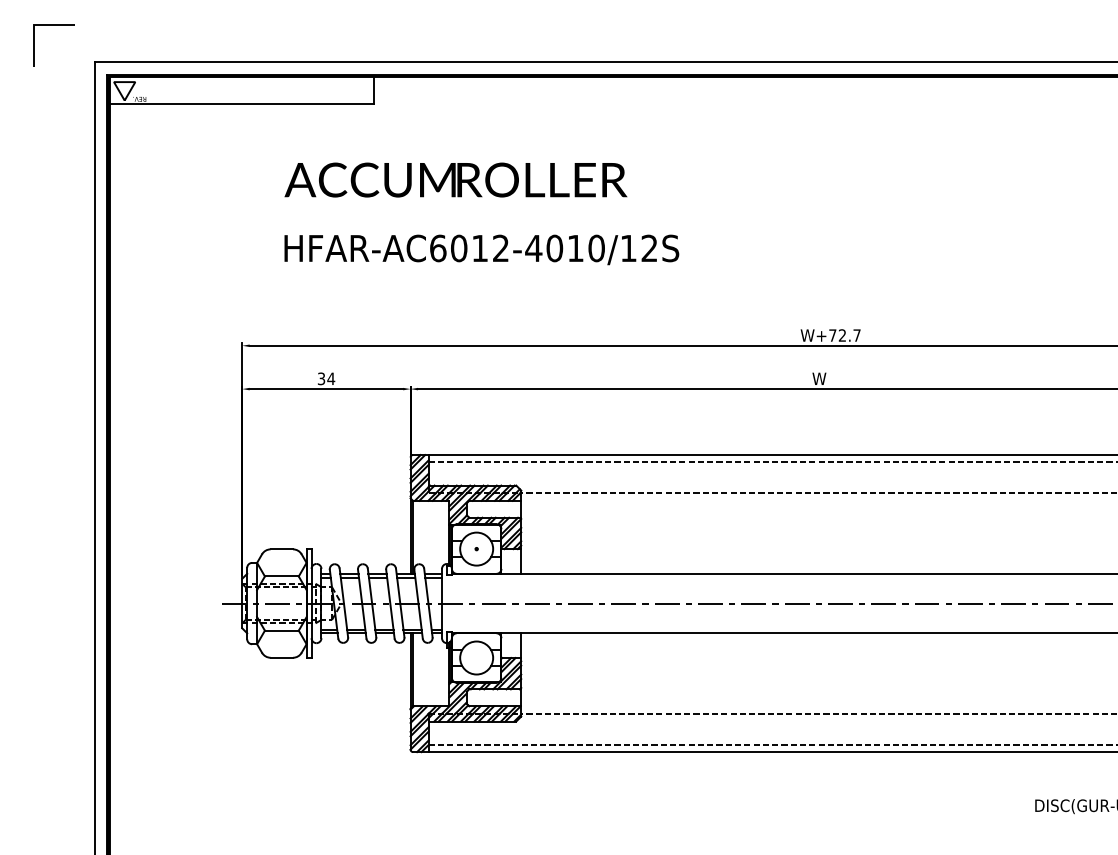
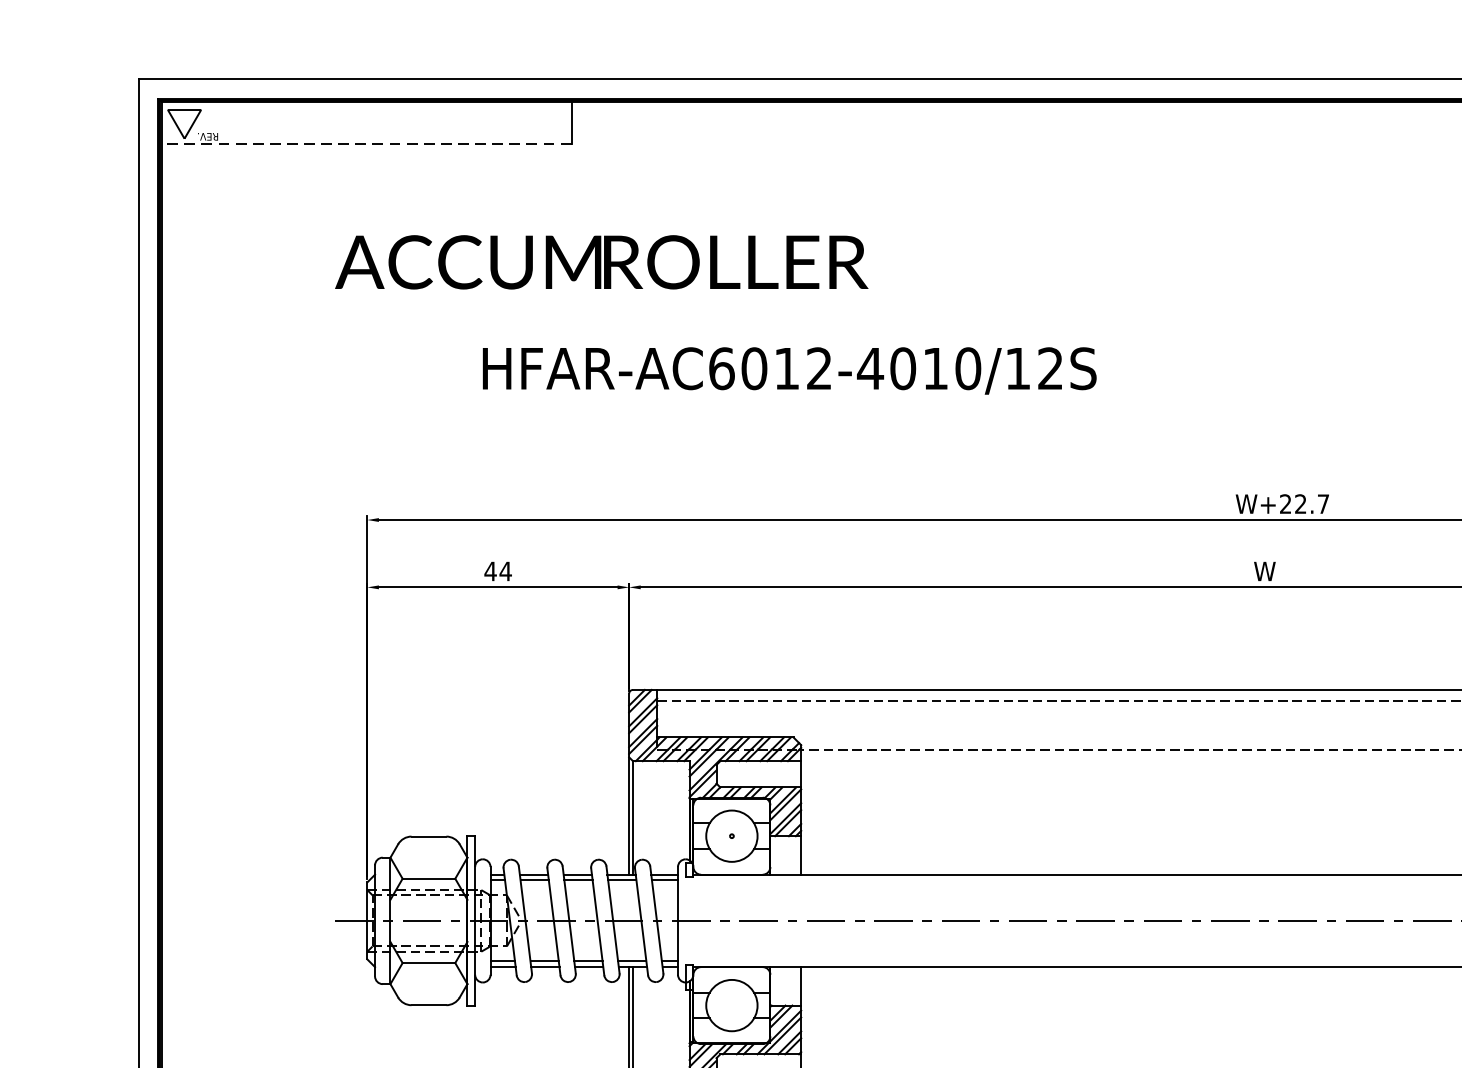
line: (34, 45) -> (44, 53), removed
line: (241, 104) -> (366, 144), solid -> dashed
text: (455, 179) -> (601, 261), moved
text: (481, 249) -> (789, 370), moved
text: (832, 335) -> (1285, 504), W+72.7 -> W+22.7
text: (321, 378) -> (490, 570), 34 -> 44

